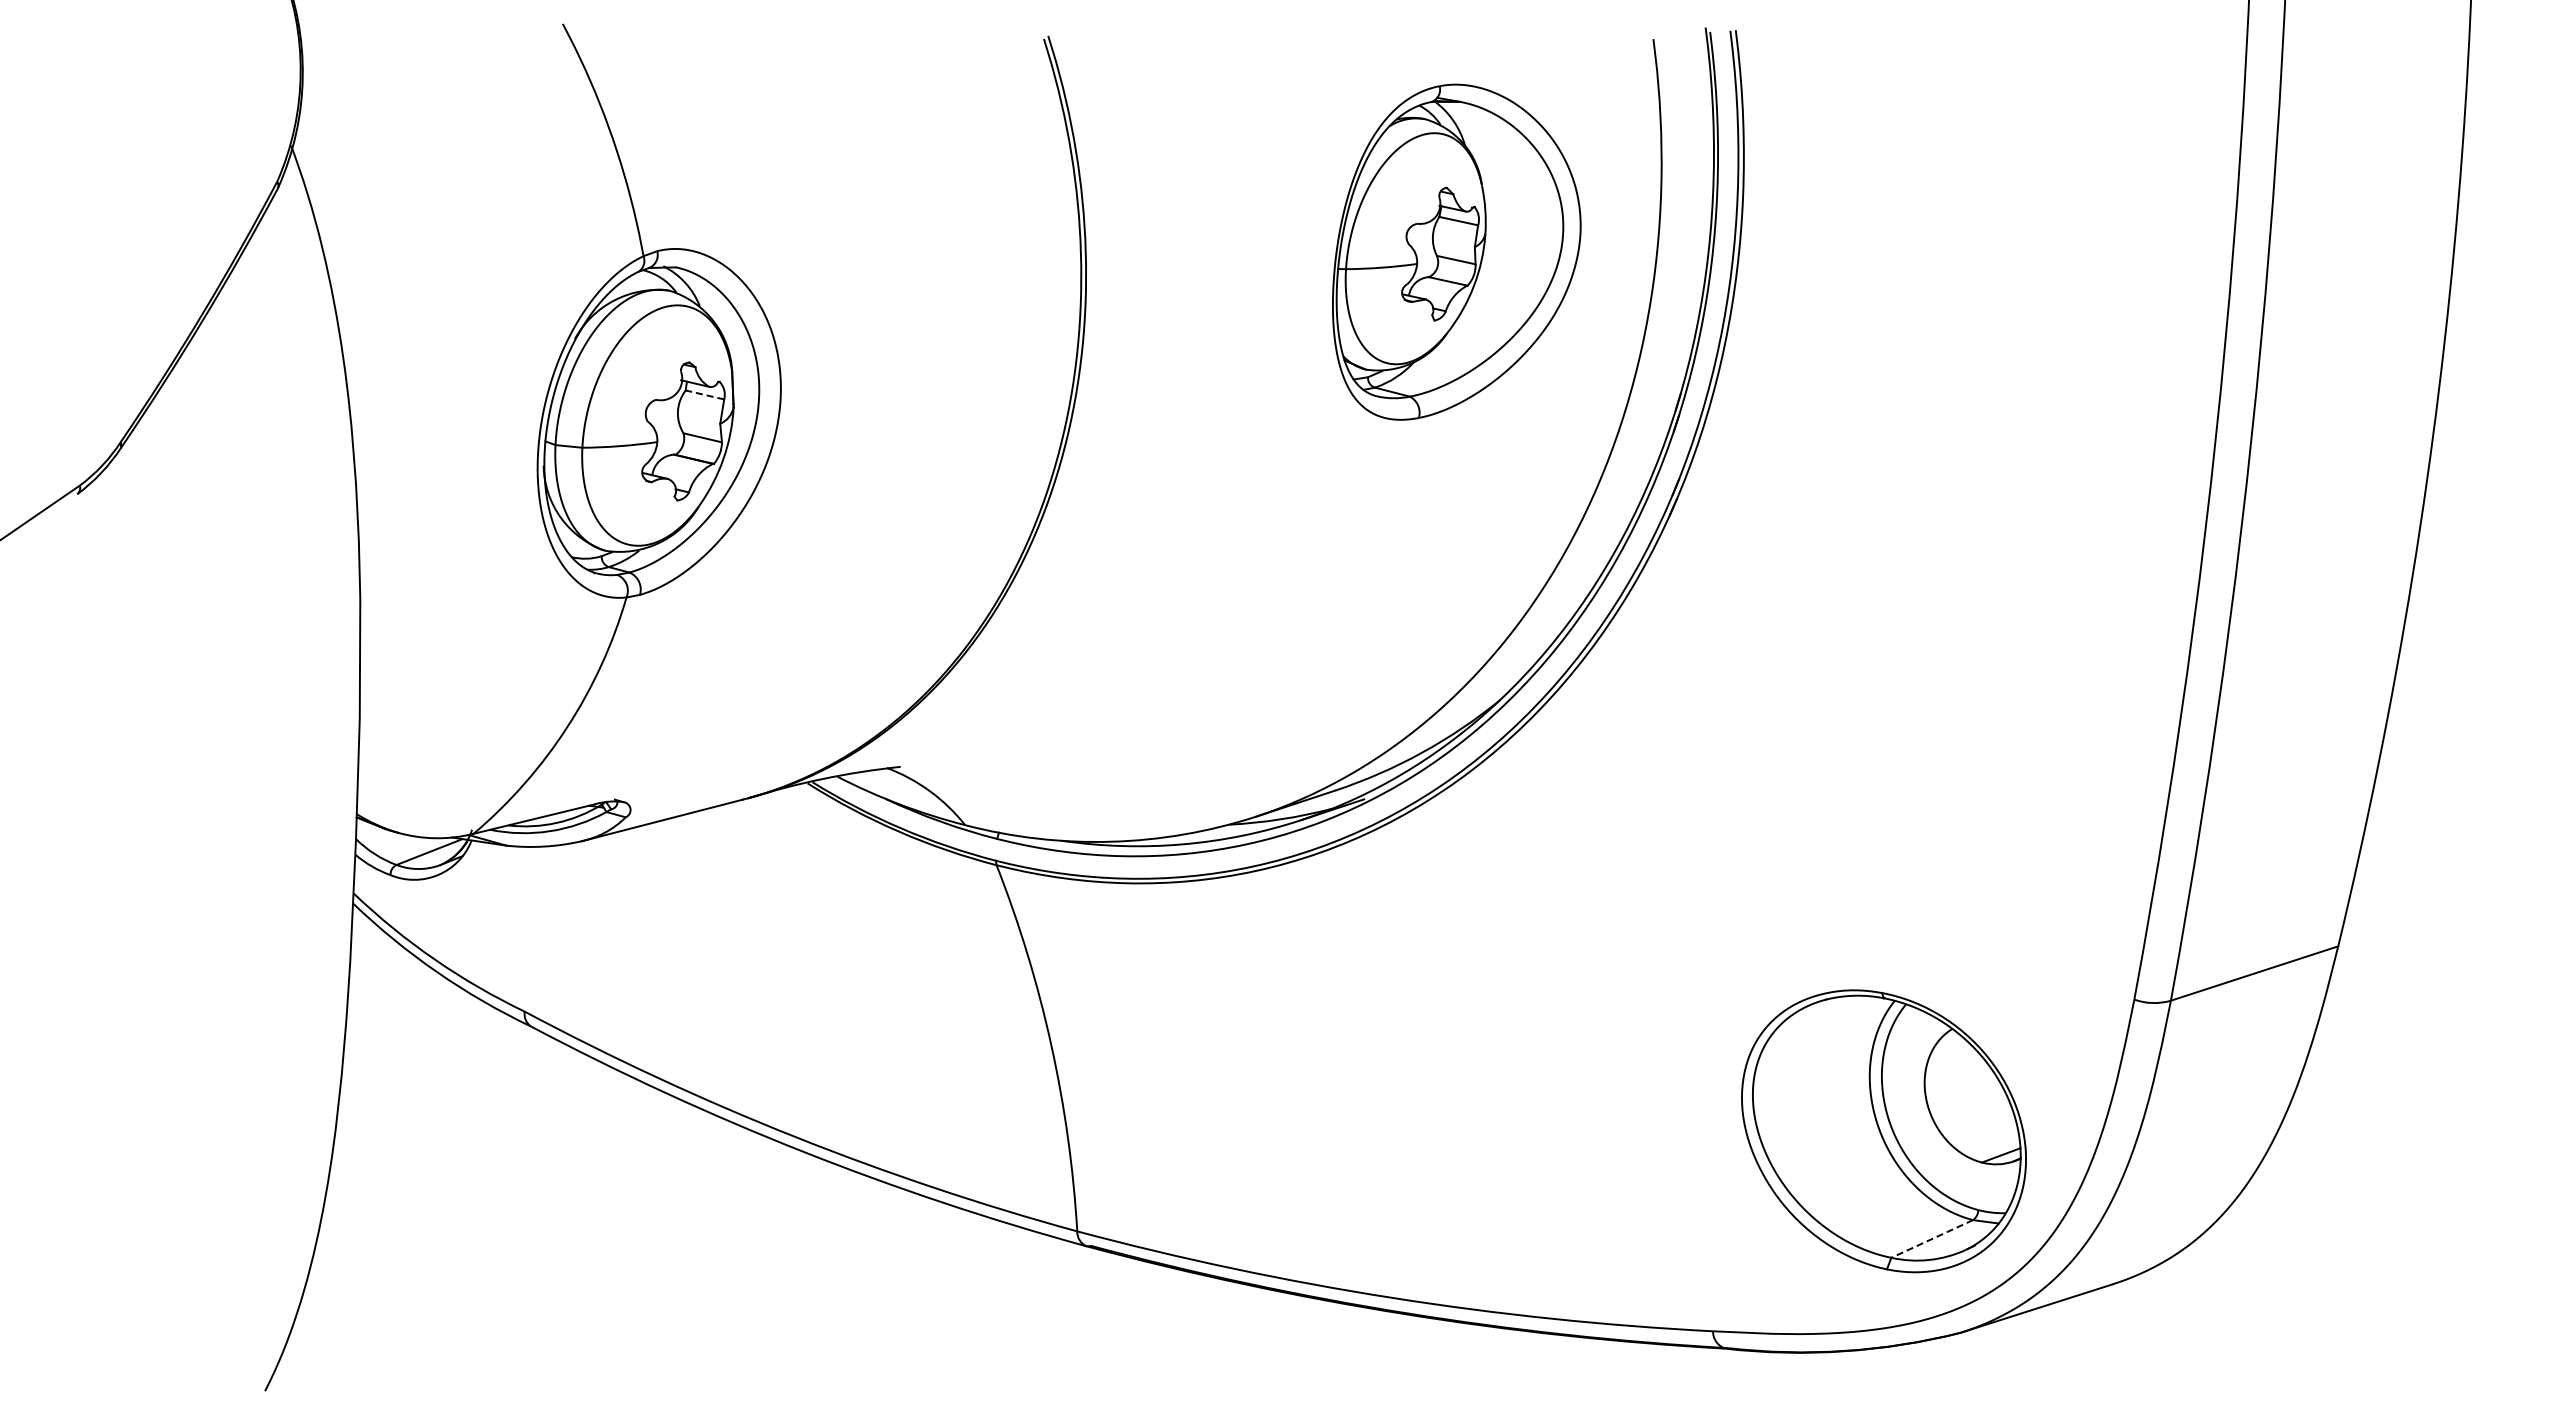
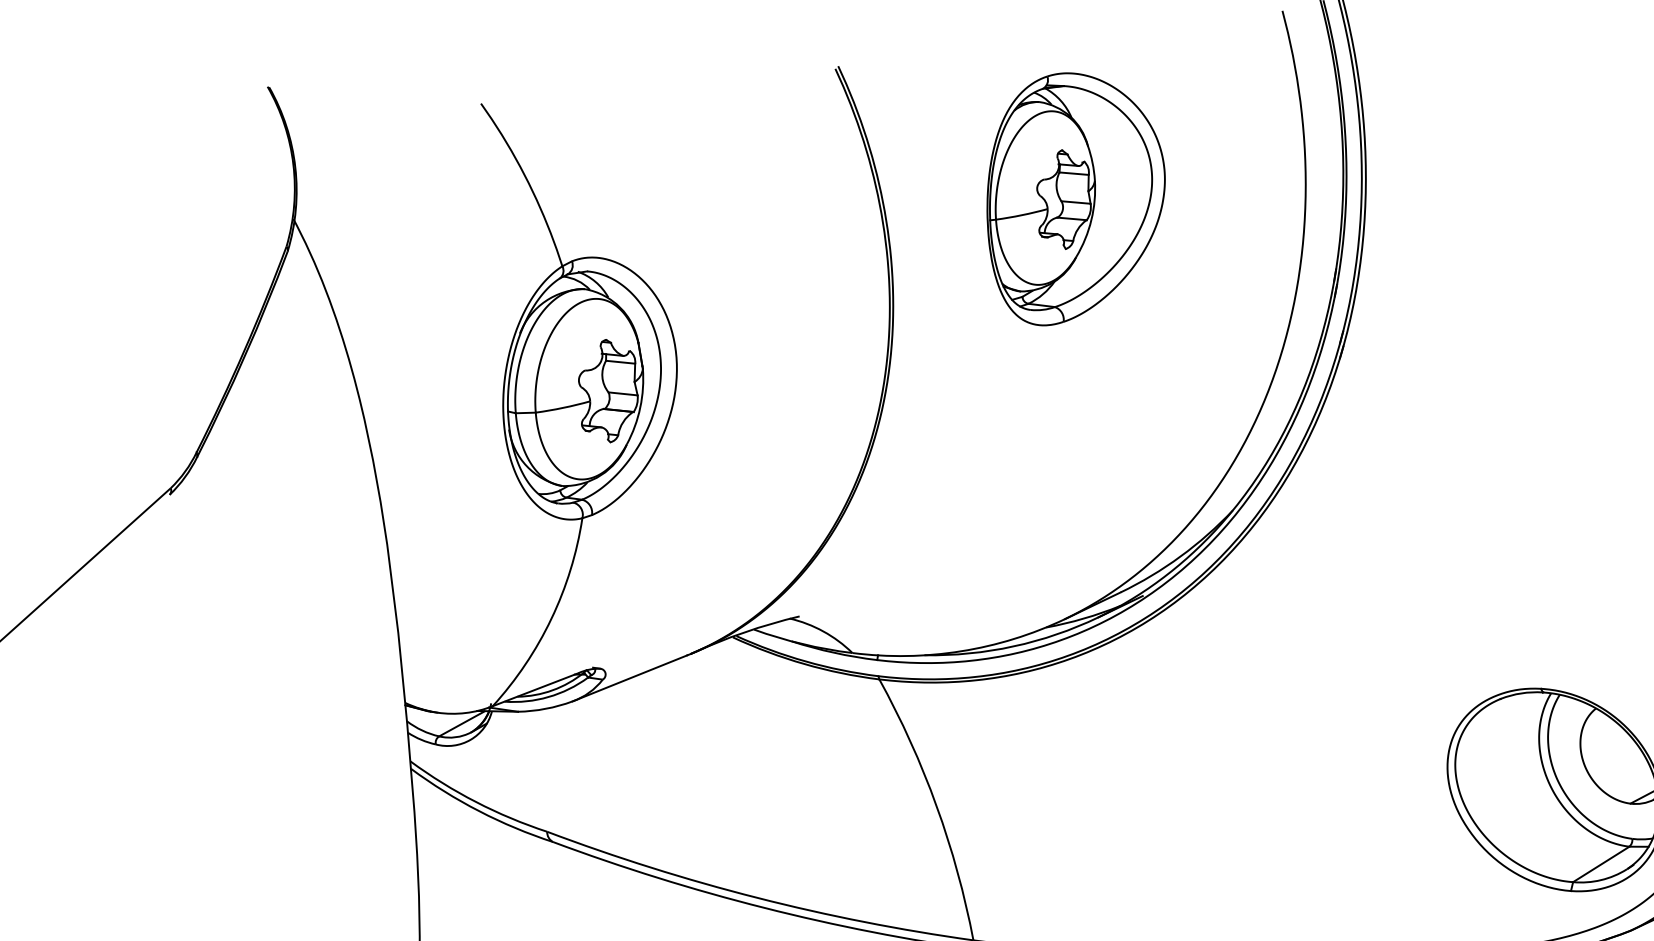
part: (1456, 251) -> (1075, 196), moved
line: (704, 394) -> (620, 361), dashed -> solid
line: (1932, 1238) -> (1601, 864), dashed -> solid

